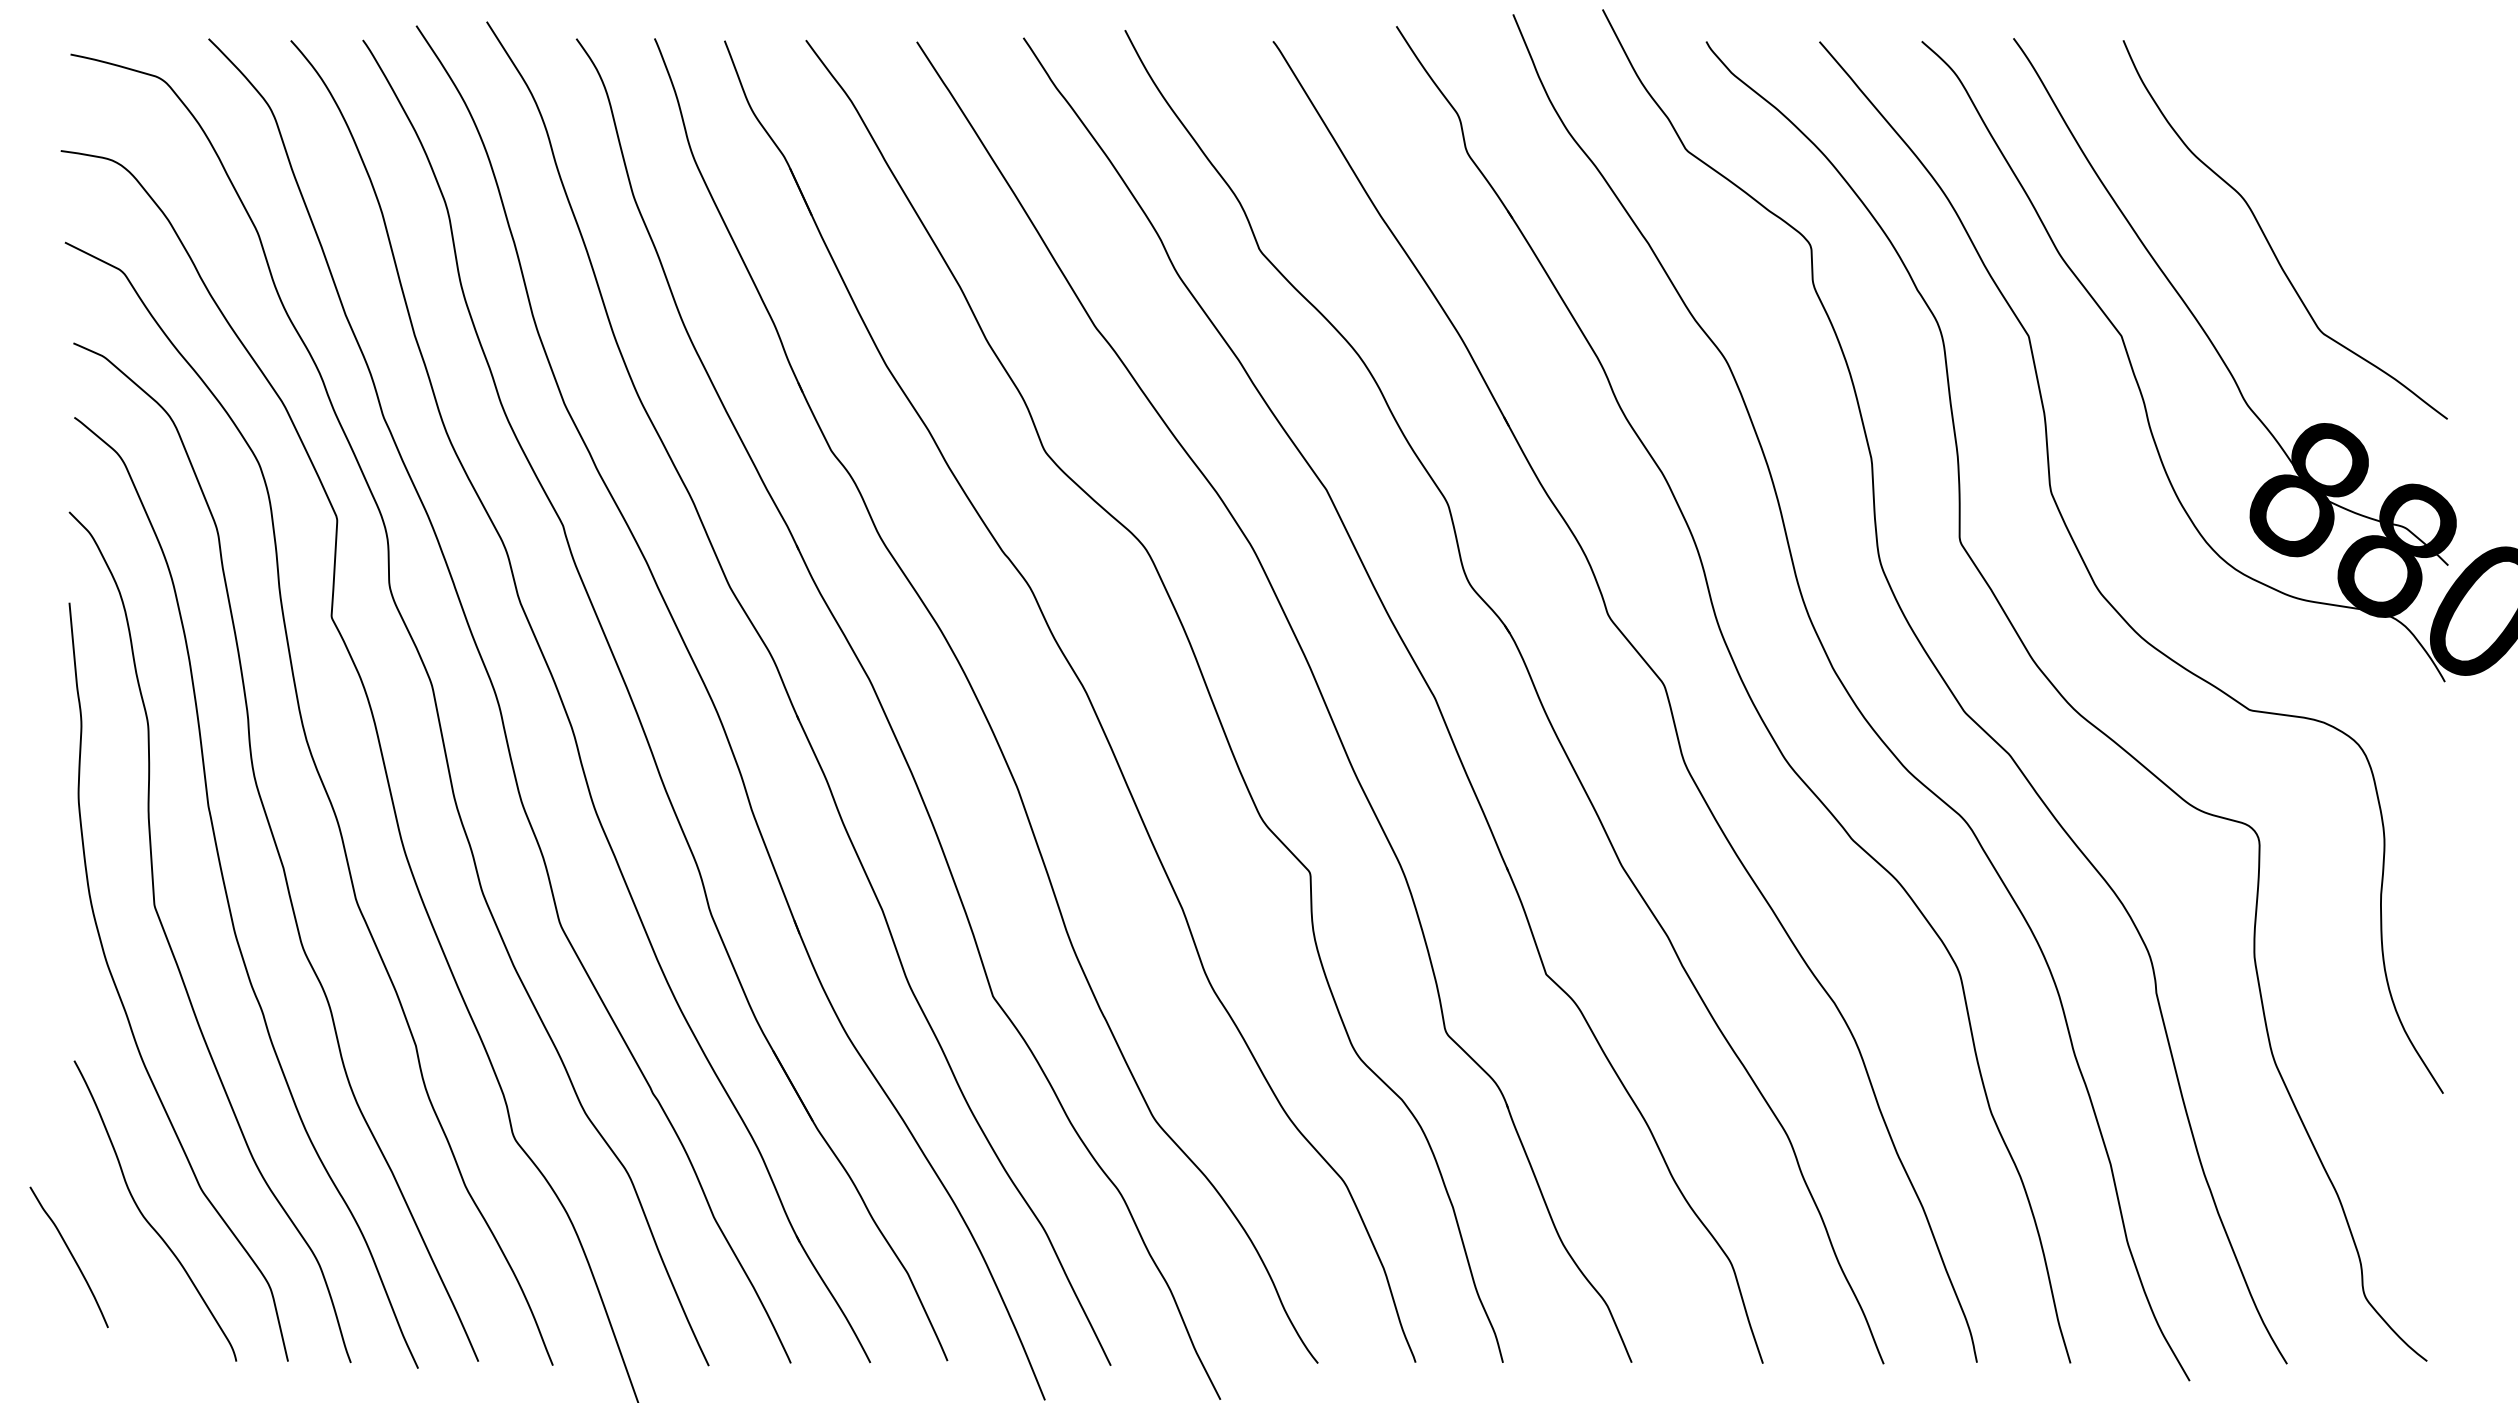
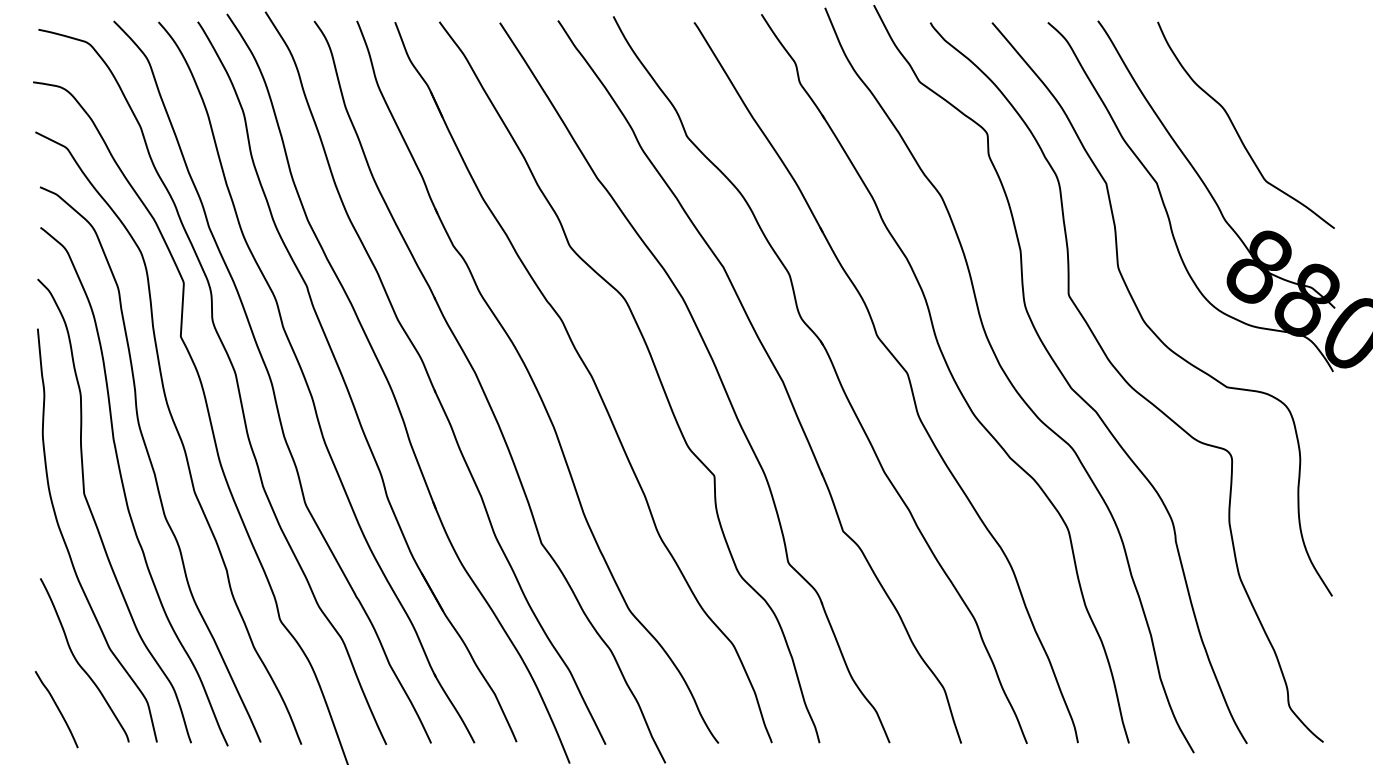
curve: (70, 1257) -> (57, 709), moved

